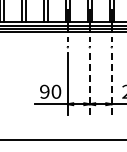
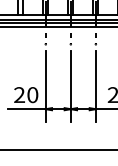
line: (89, 84) -> (70, 86), dashed -> solid
line: (111, 84) -> (95, 86), dashed -> solid
text: (44, 91) -> (19, 94), 90 -> 20

